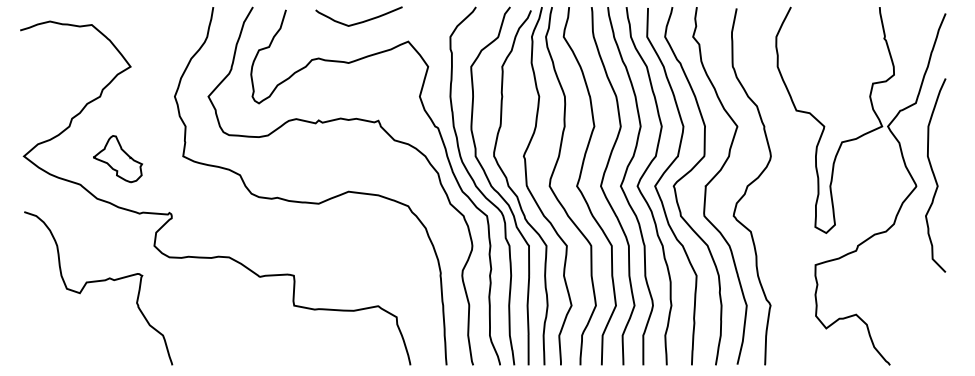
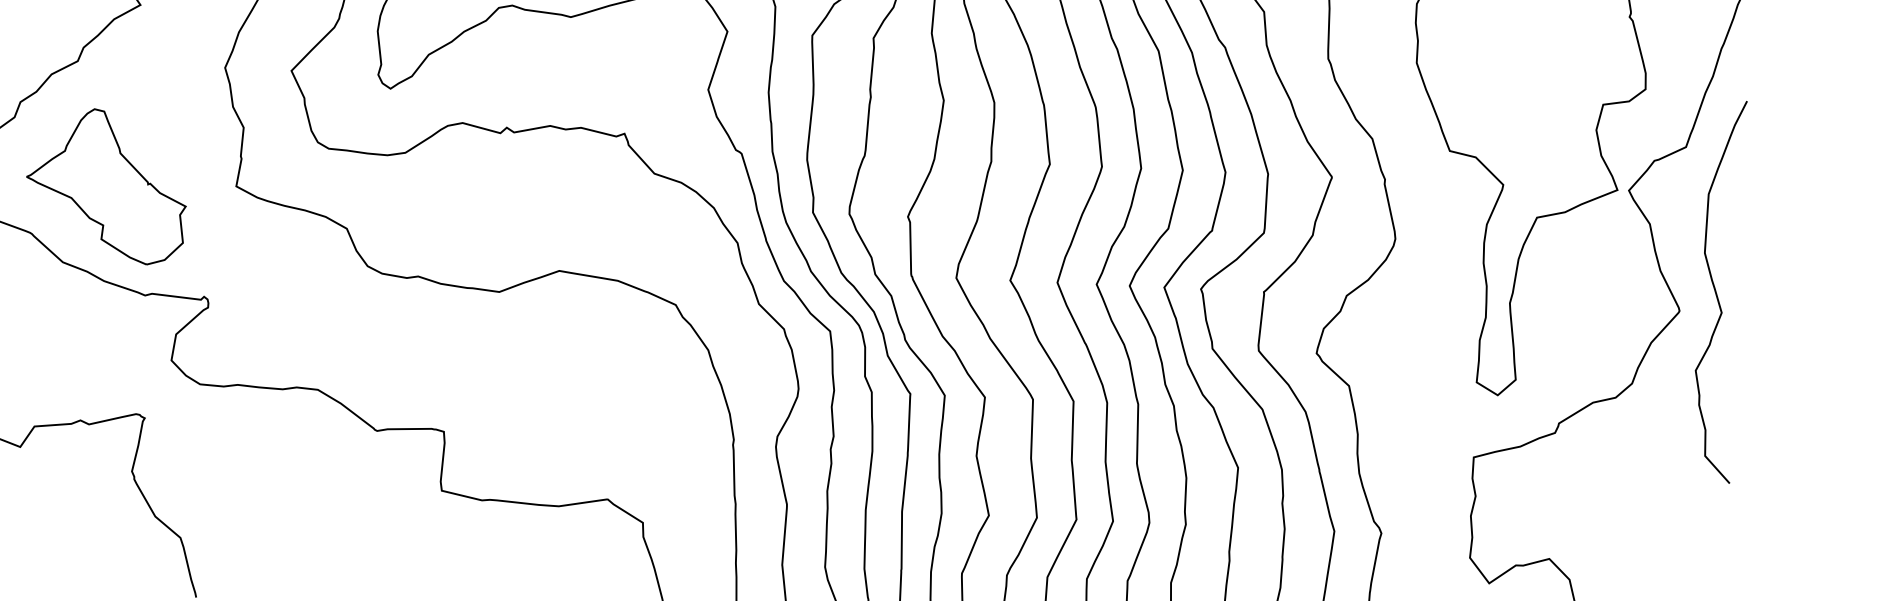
part: (117, 158) -> (106, 184), size x1.67

